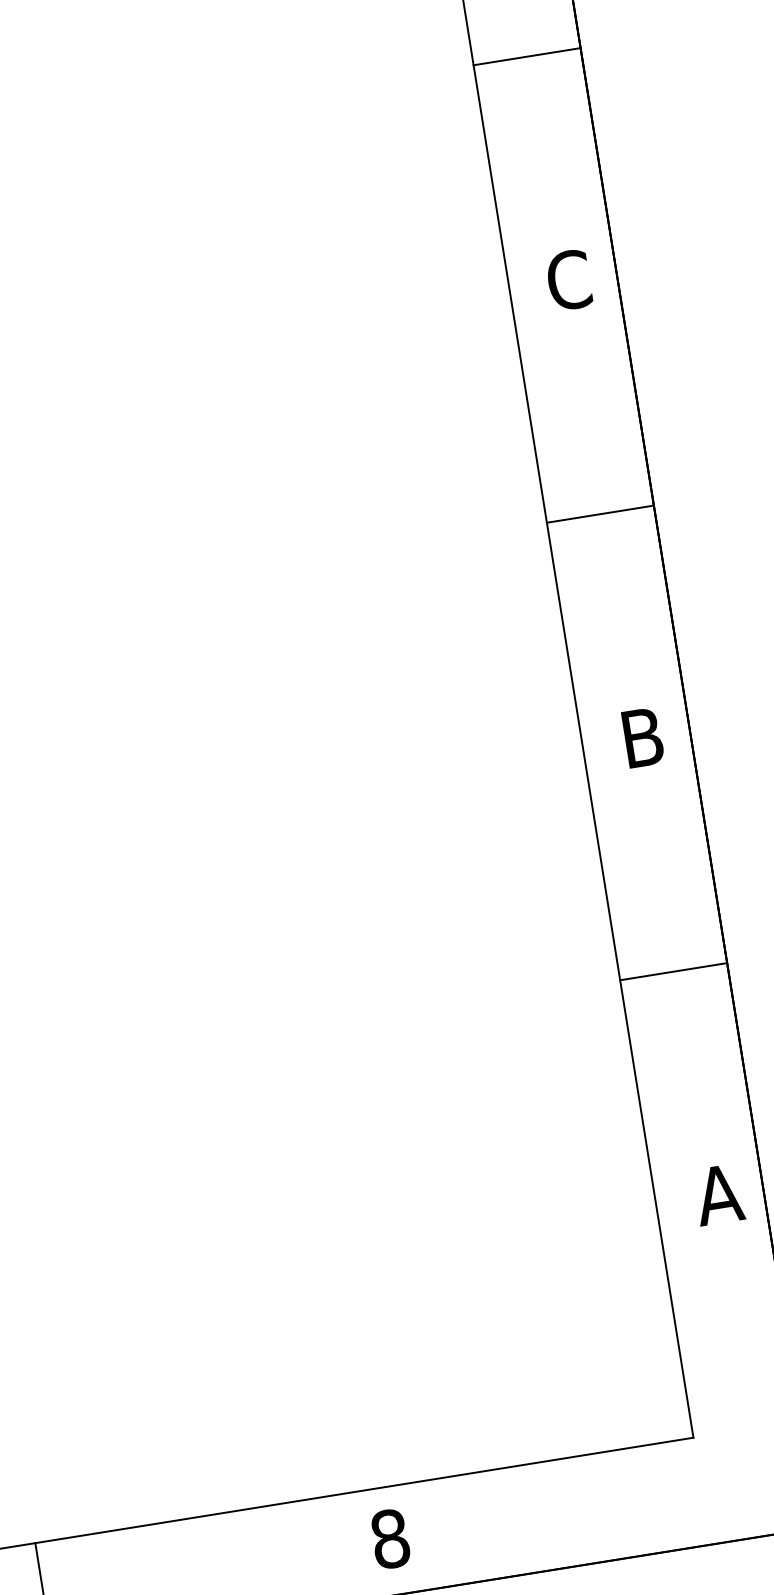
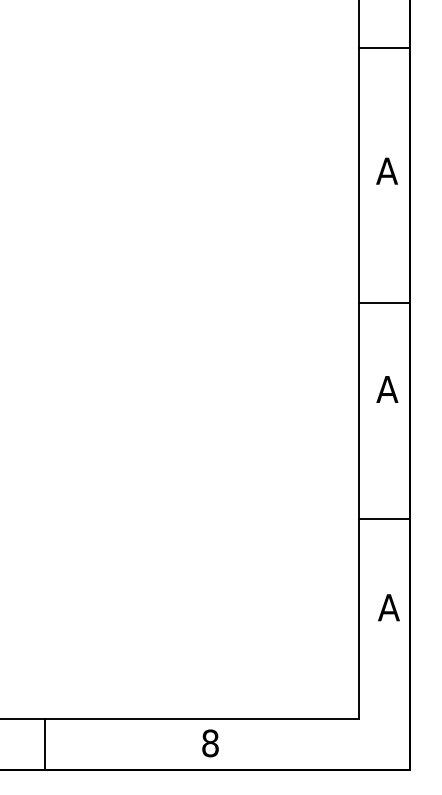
line: (527, 57) -> (384, 48), moved
text: (567, 281) -> (386, 171), C -> A
line: (600, 514) -> (384, 303), moved
text: (642, 737) -> (387, 389), B -> A
line: (673, 971) -> (384, 518), moved

